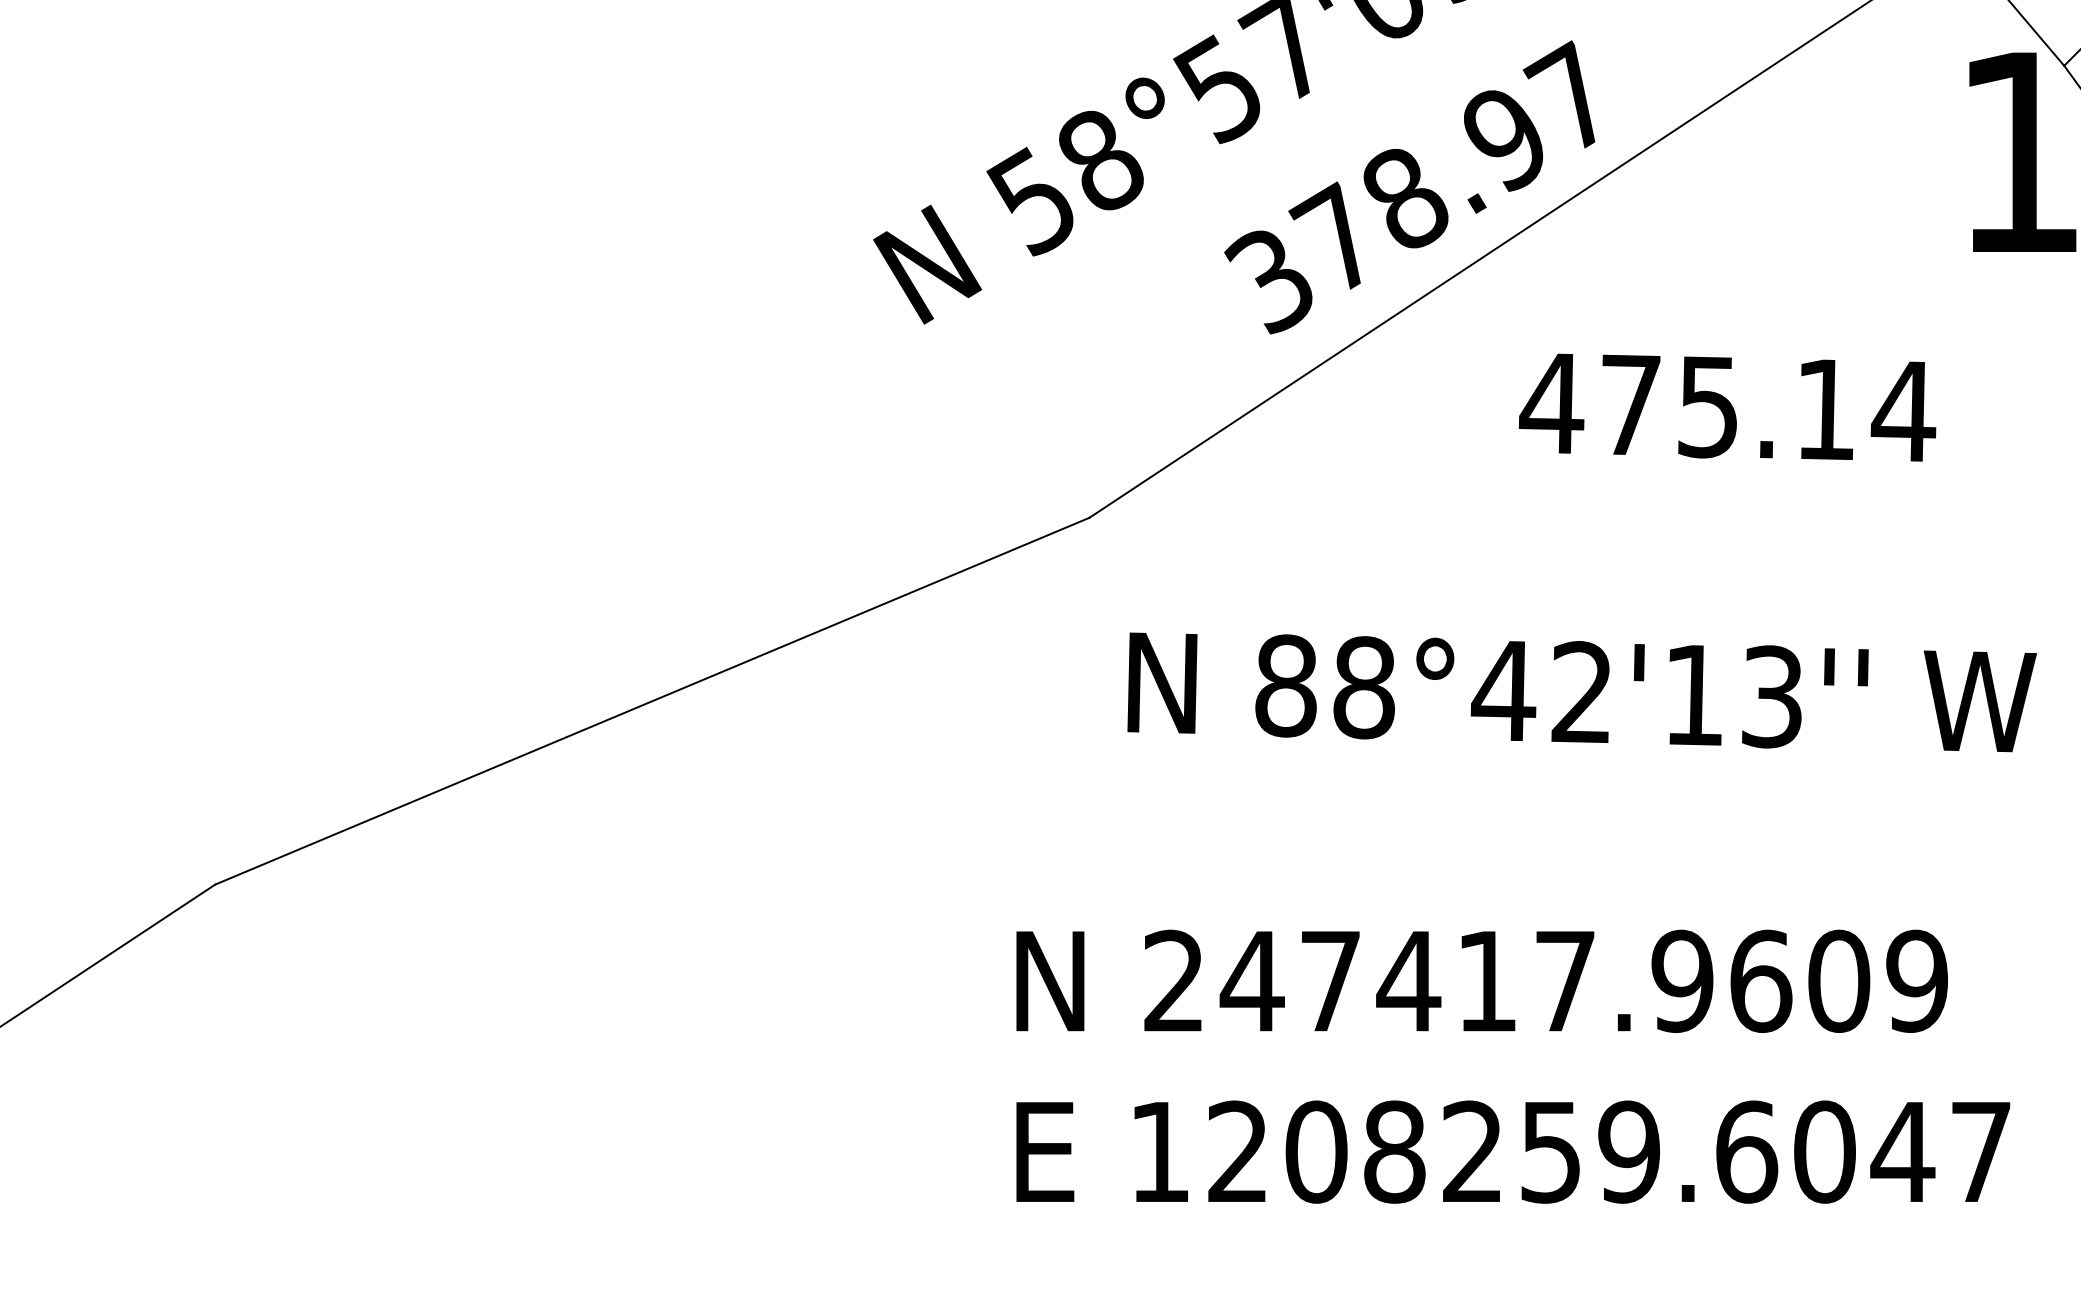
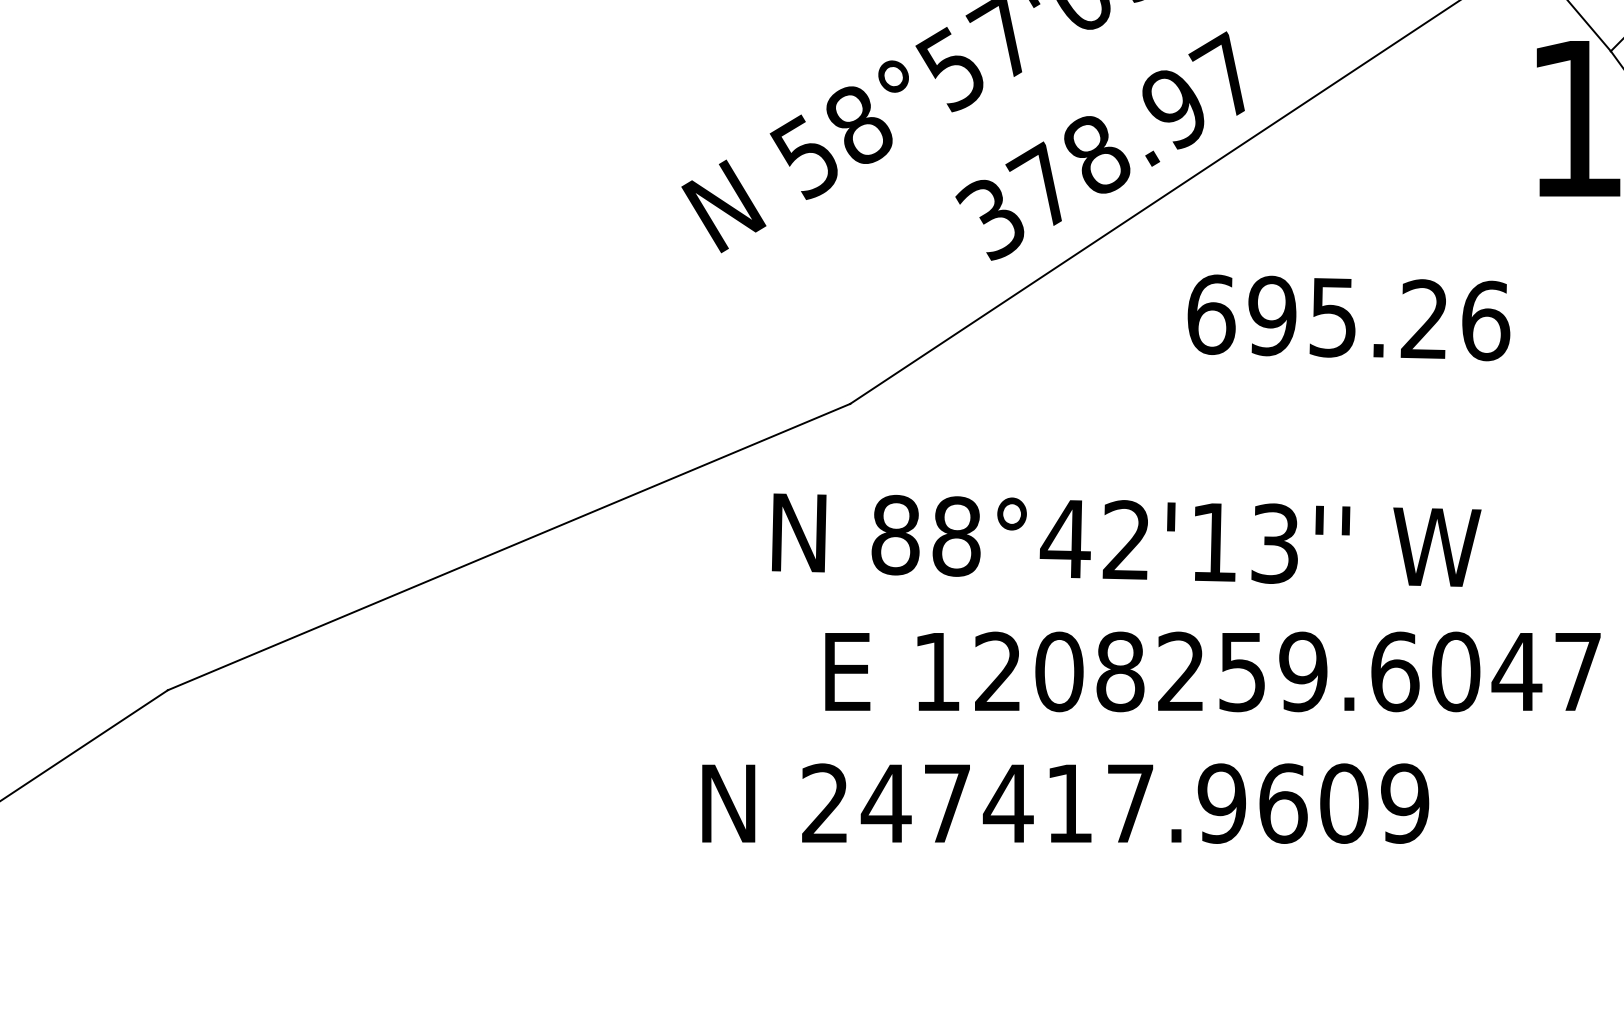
text: (1726, 407) -> (1347, 317), 475.14 -> 695.26
text: (1581, 691) -> (1126, 539), moved
text: (1481, 981) -> (1065, 803), moved
text: (1512, 1151) -> (1212, 671), moved

